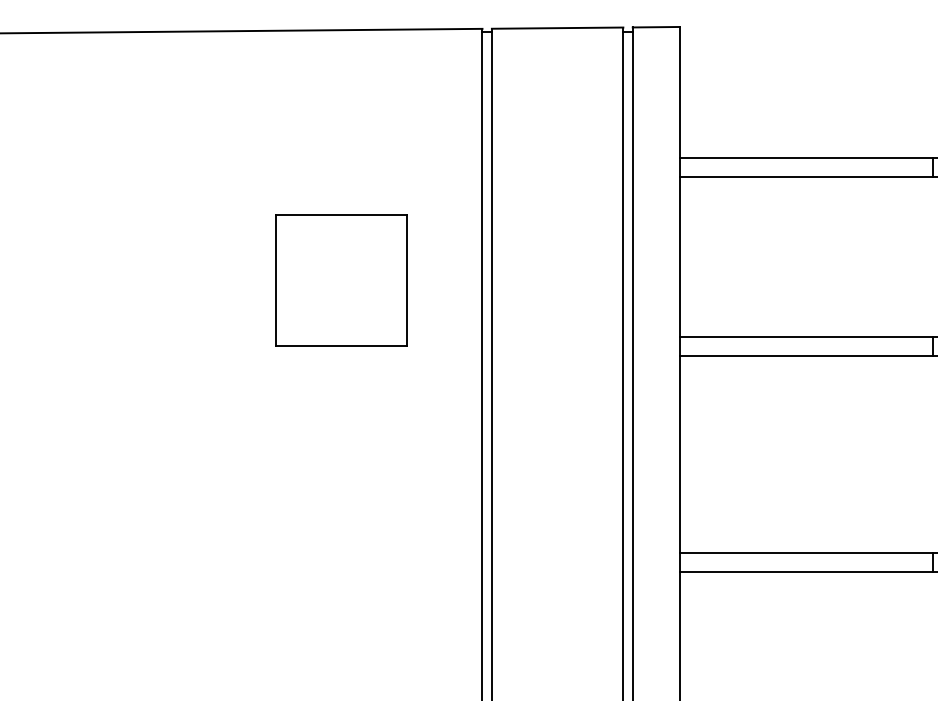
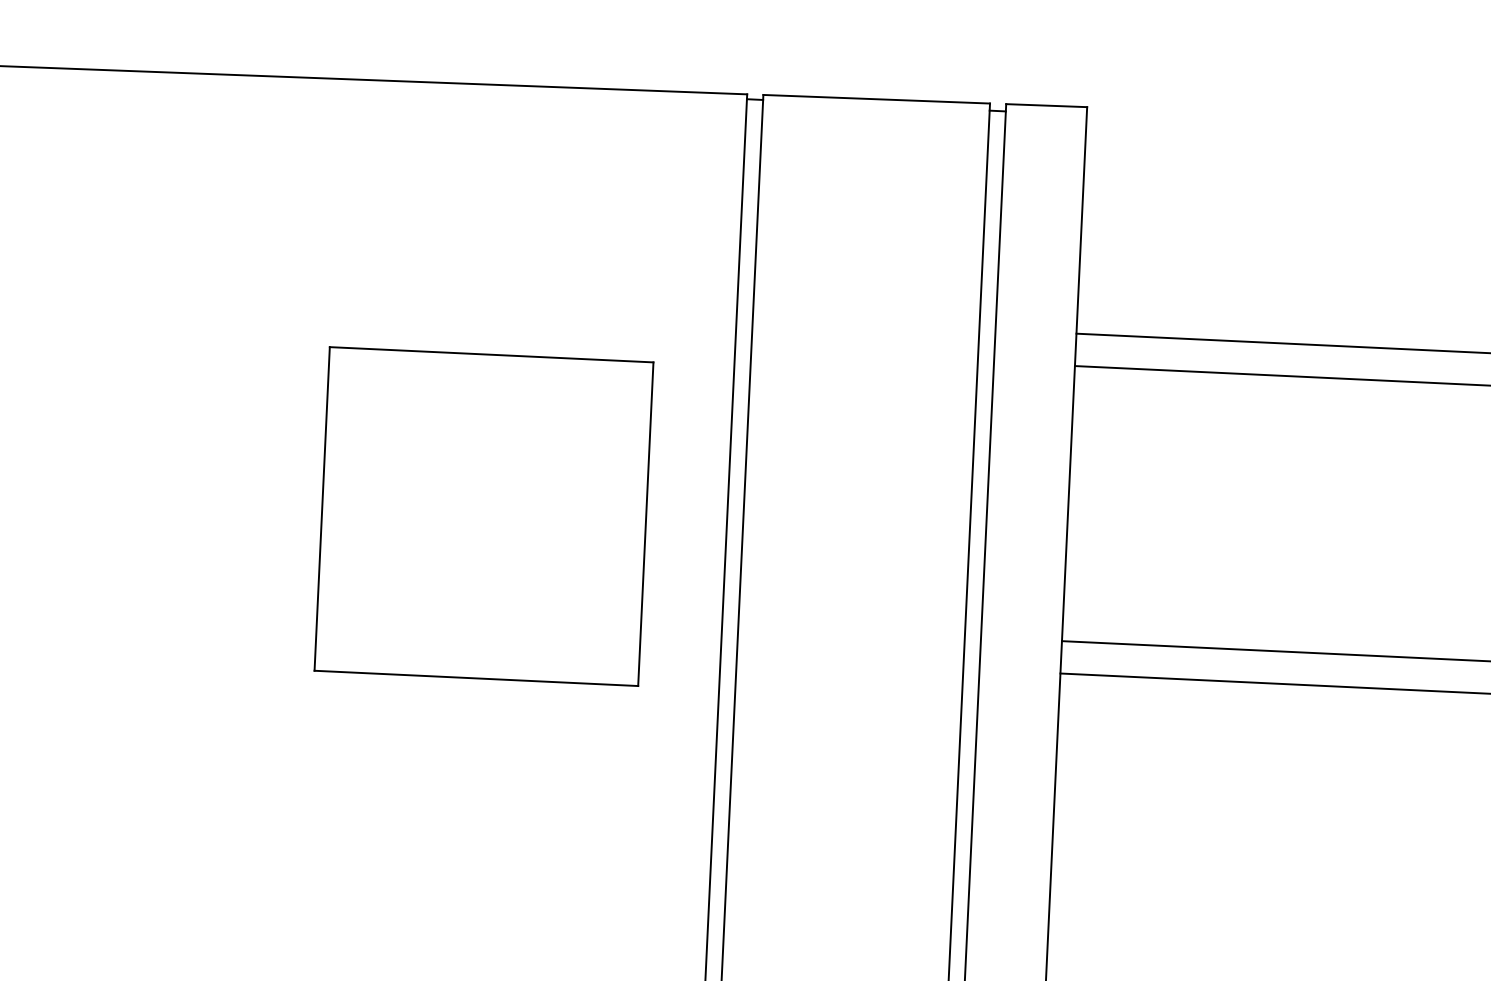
part: (341, 280) -> (483, 516), size x1.43

